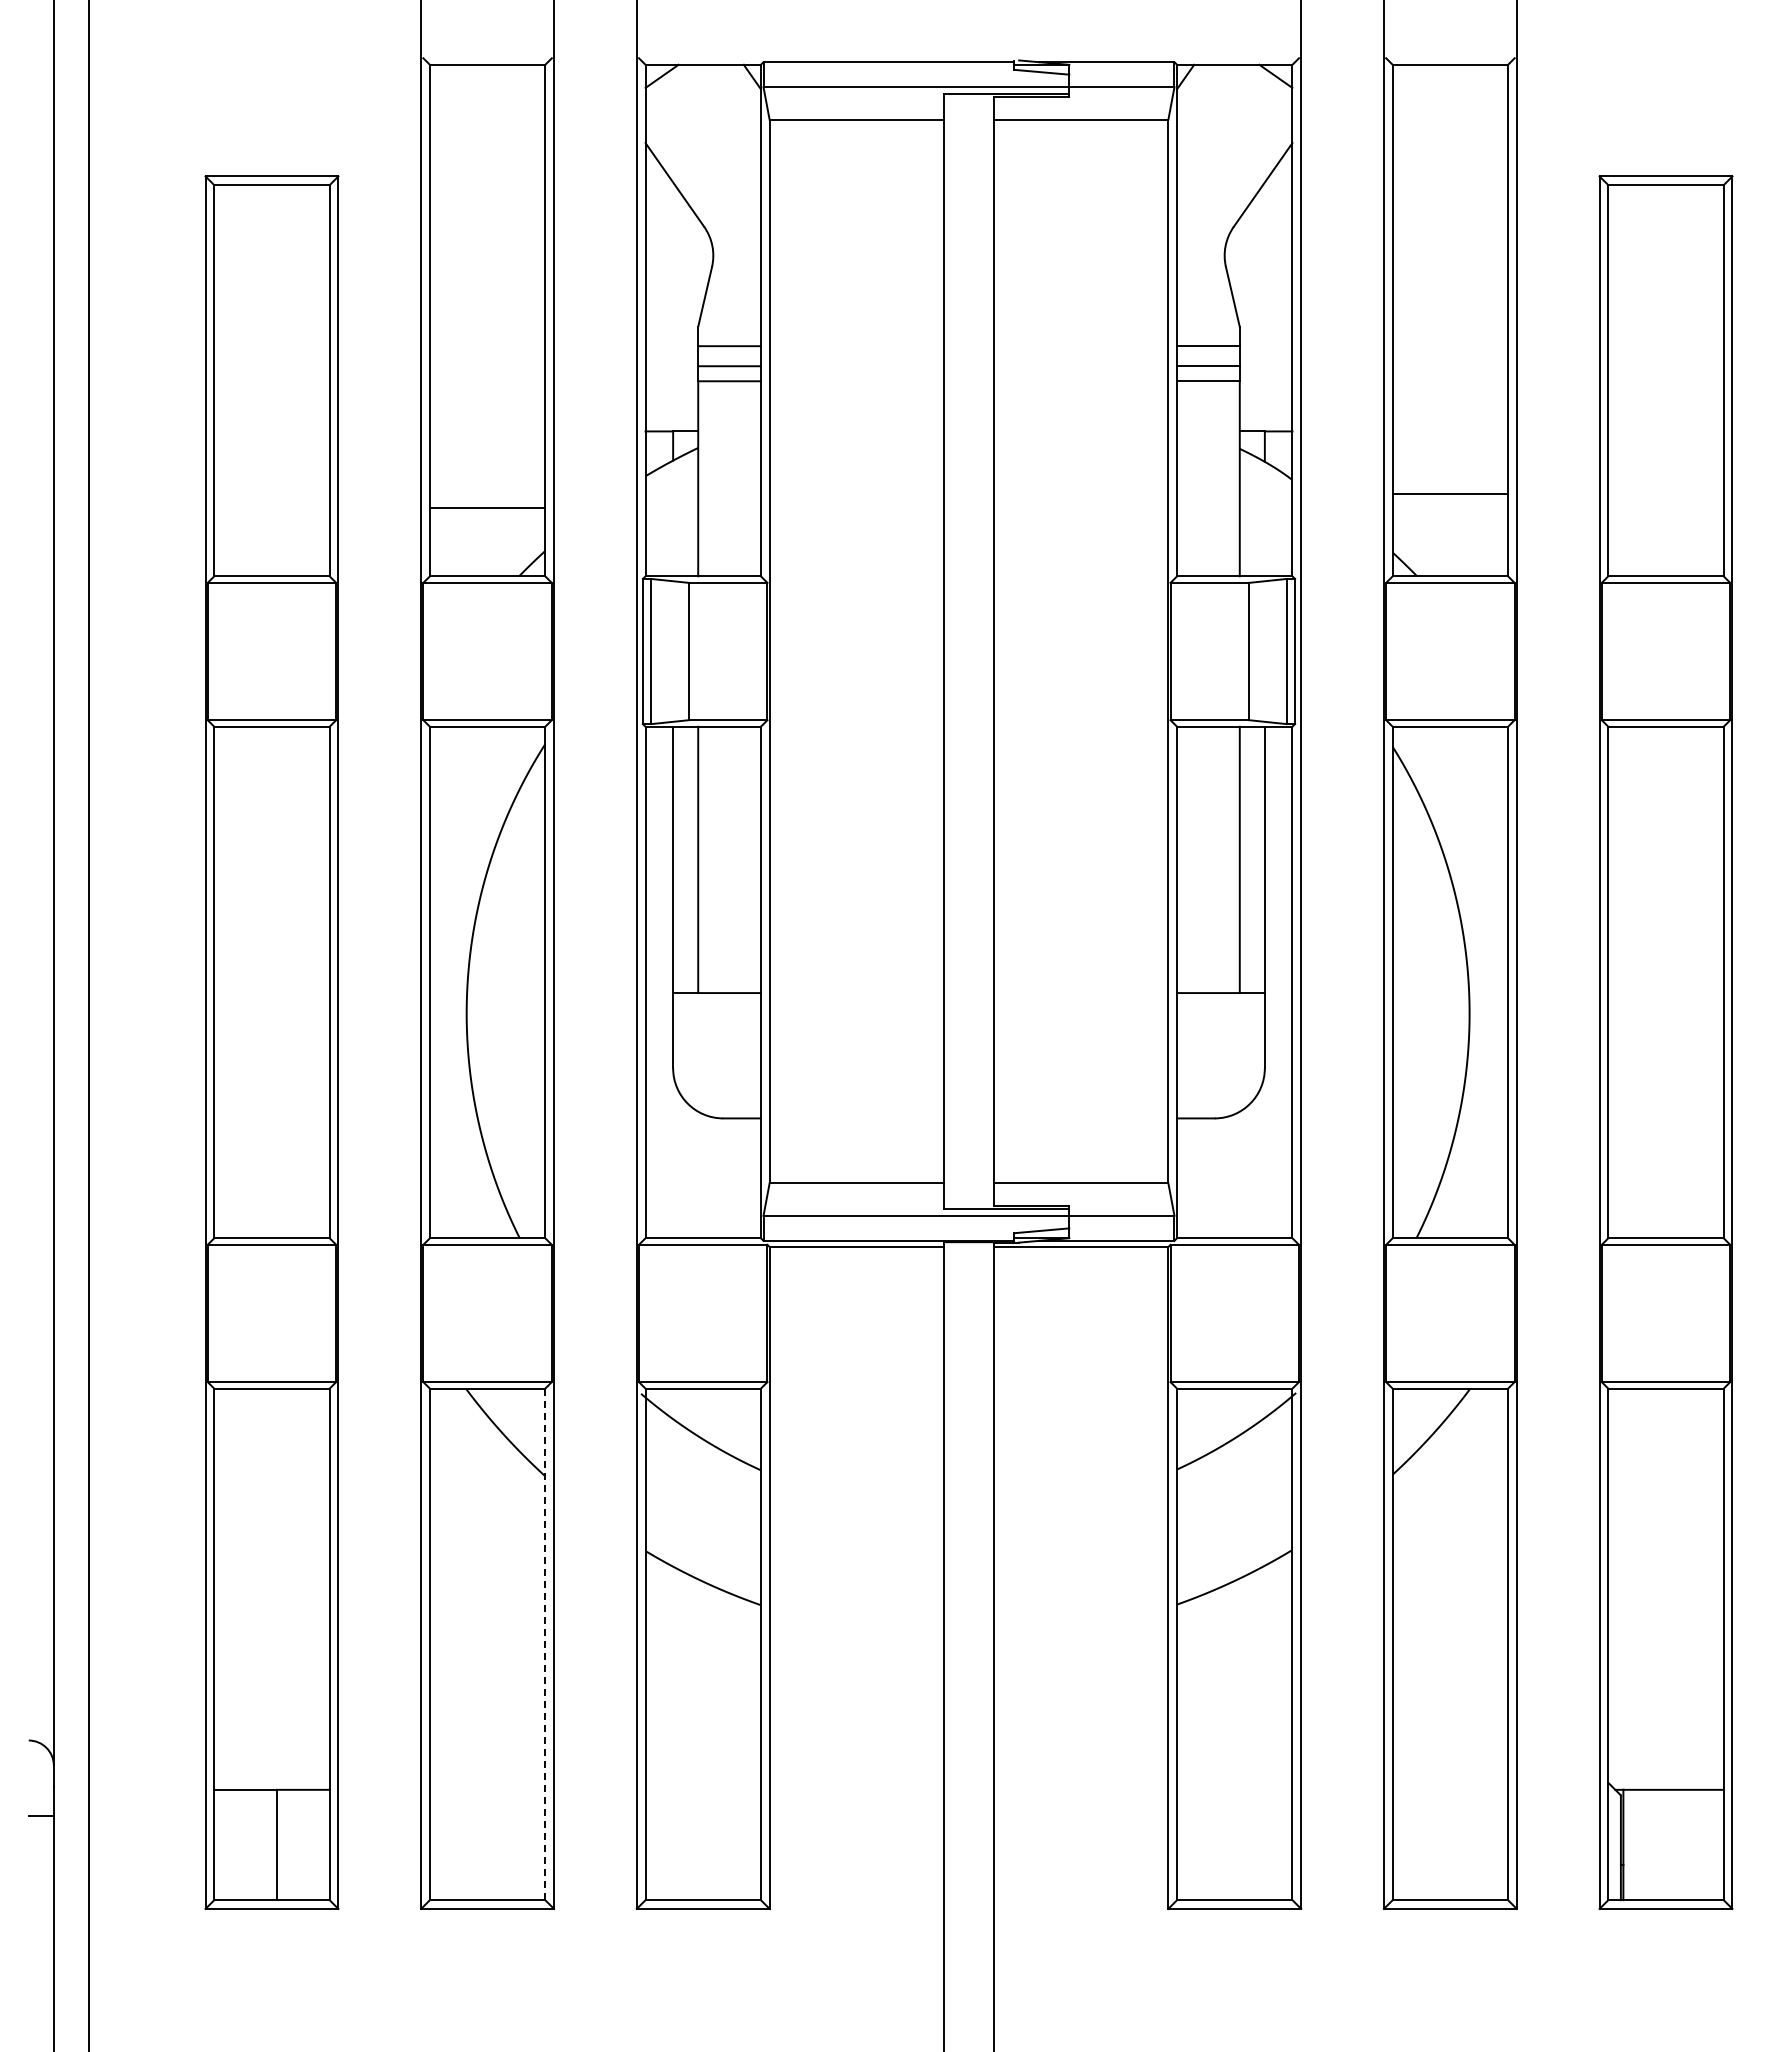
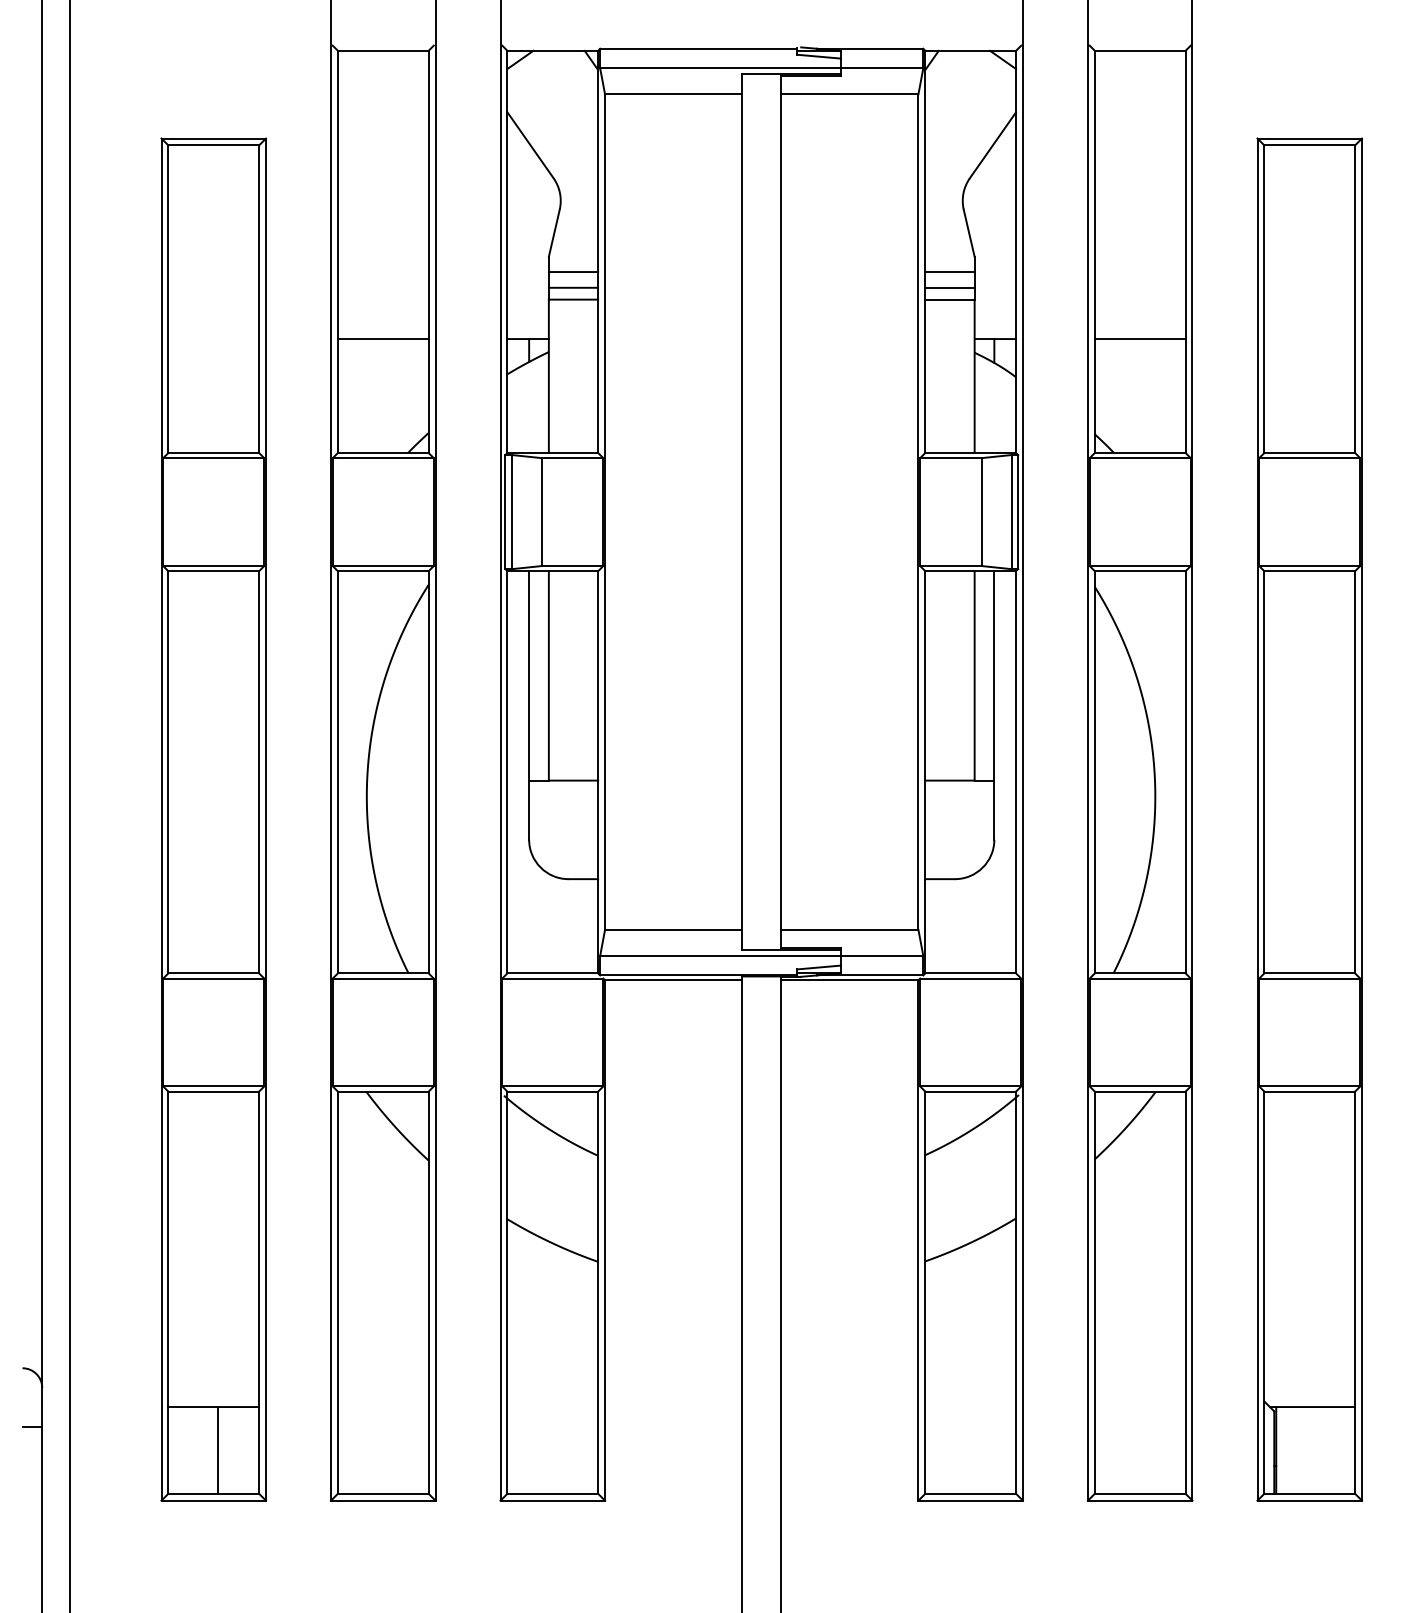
line: (1450, 494) -> (1140, 339), moved
line: (487, 508) -> (383, 339), moved
line: (545, 1644) -> (428, 1292), dashed -> solid

